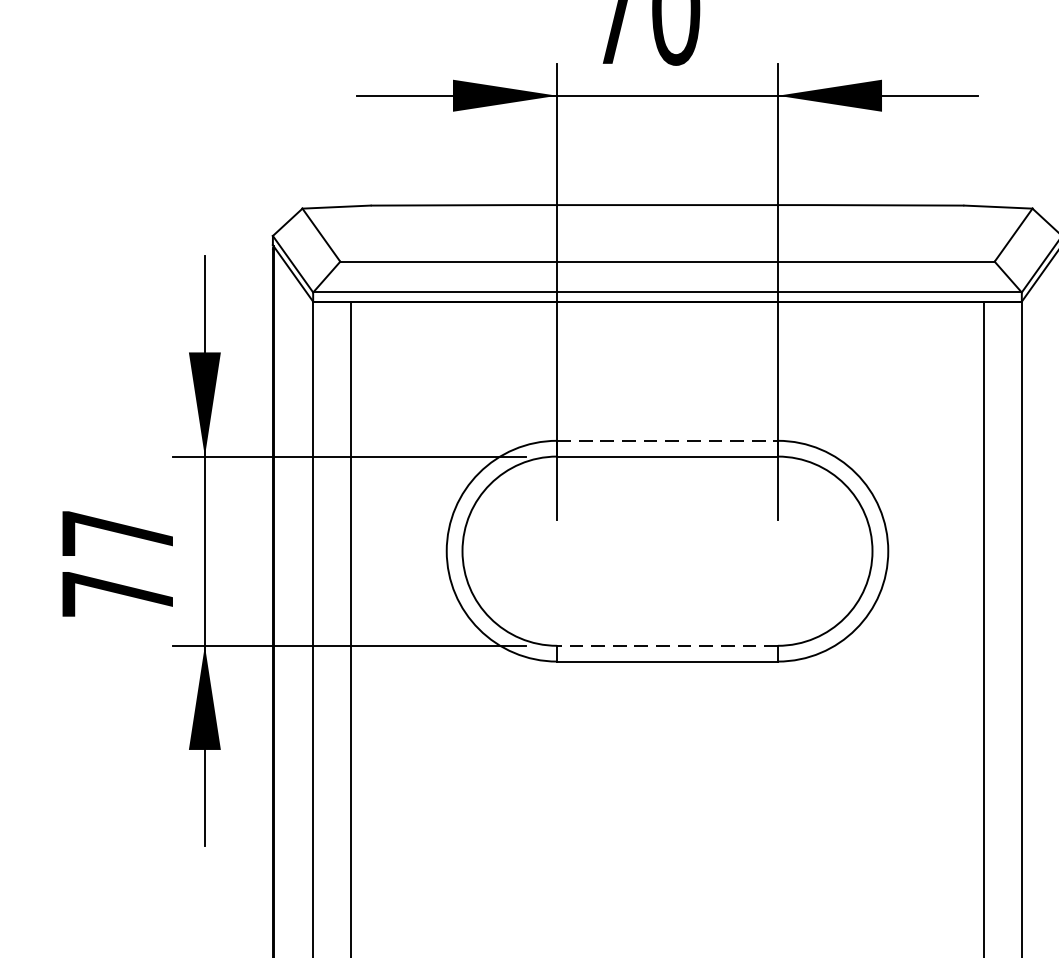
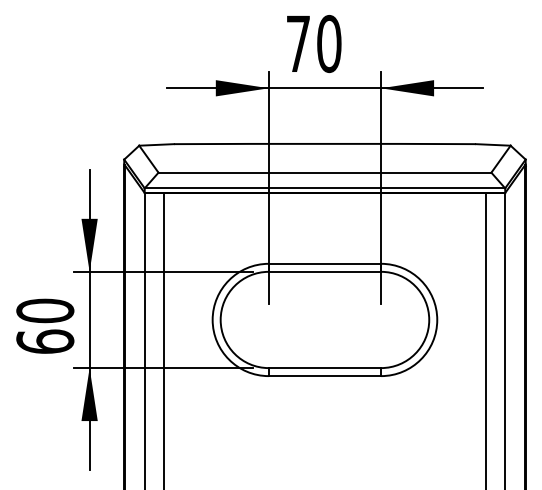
line: (668, 440) -> (325, 263), dashed -> solid
text: (118, 562) -> (45, 325), 77 -> 60
line: (666, 646) -> (324, 368), dashed -> solid

